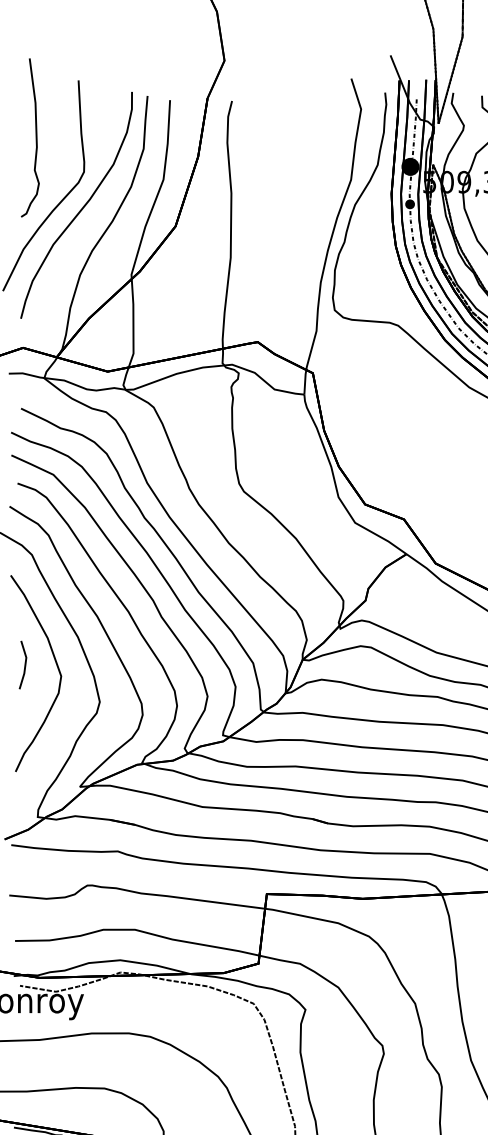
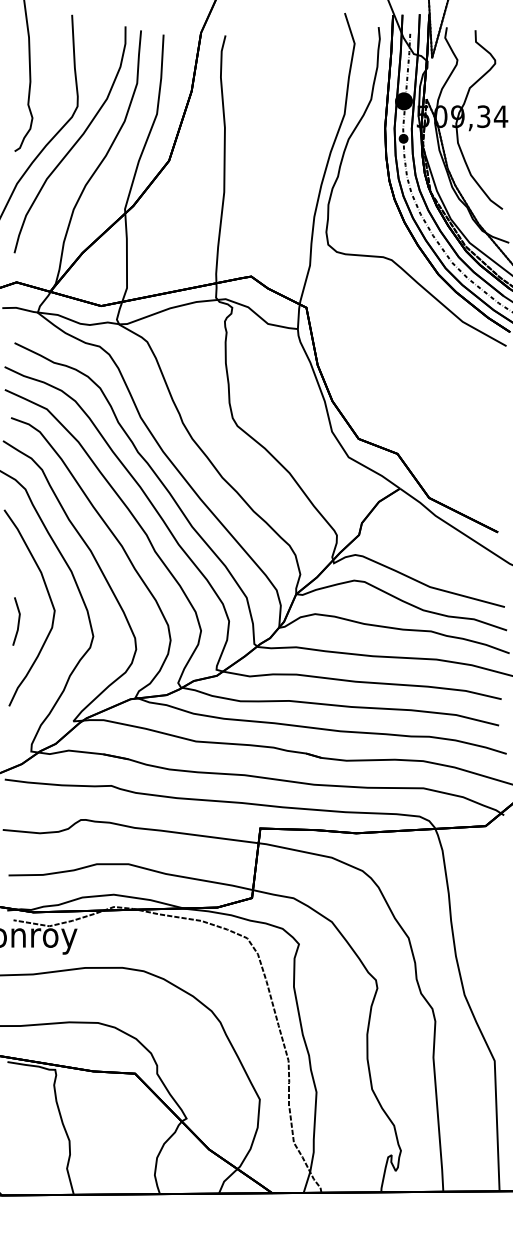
line: (23, 666) -> (17, 622), moved

